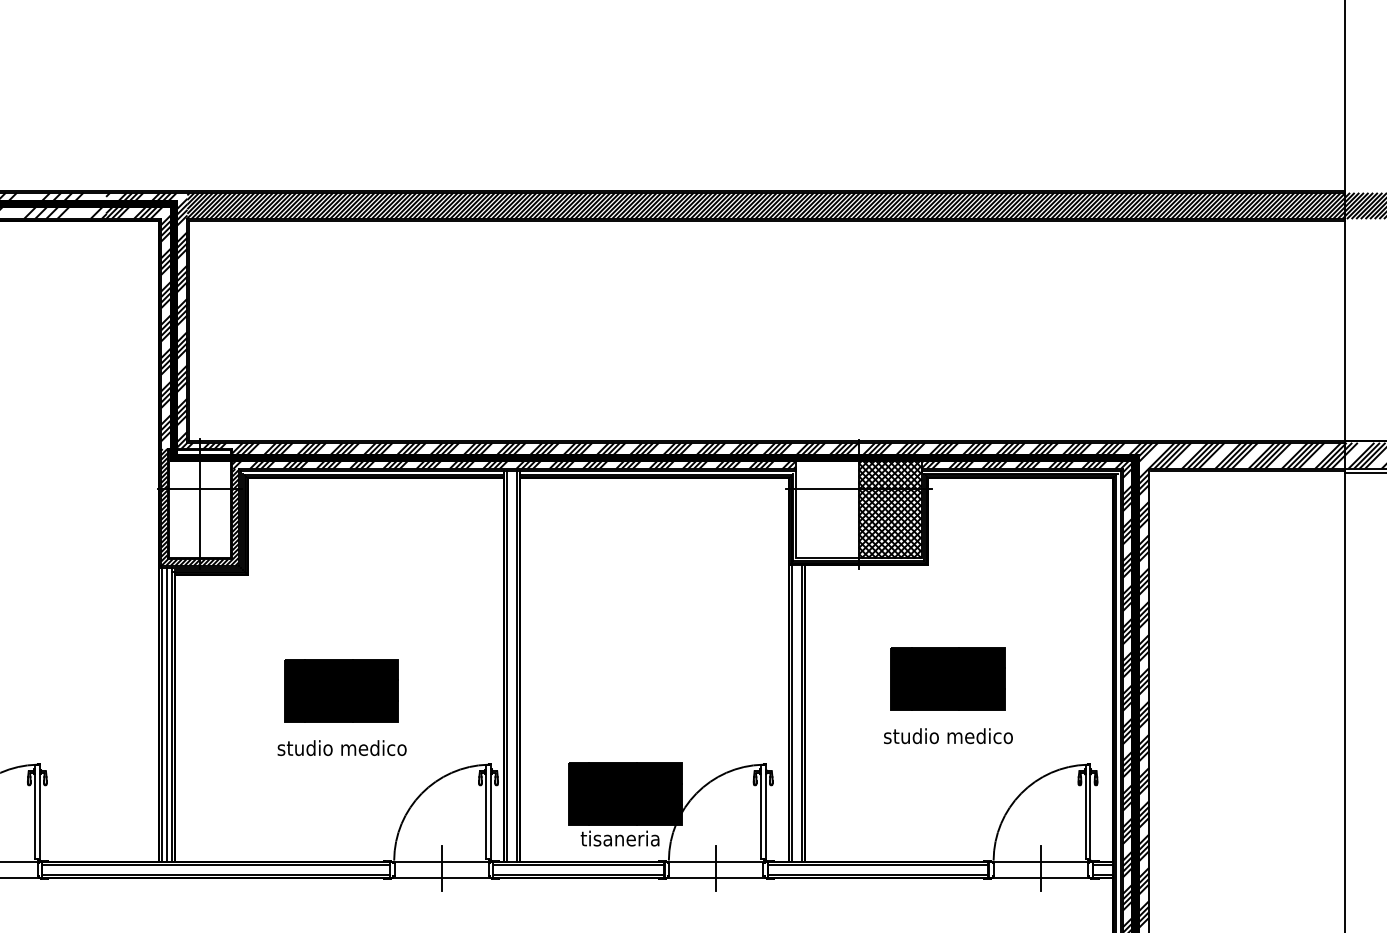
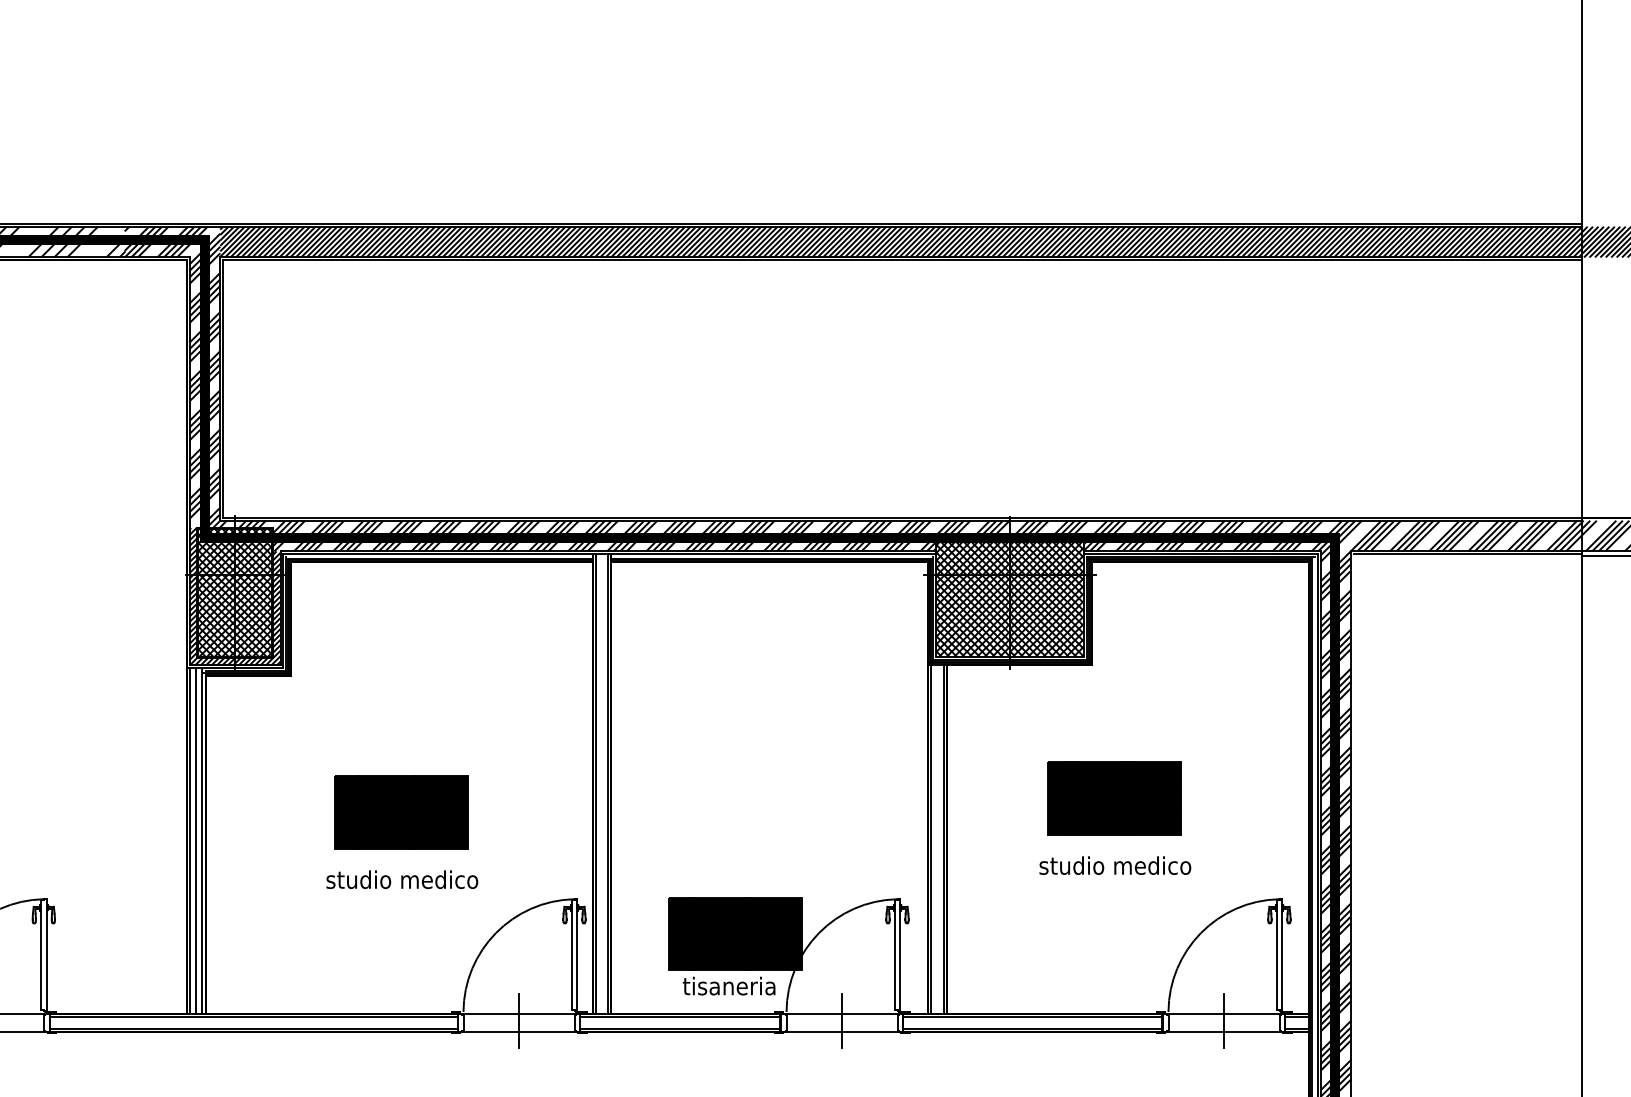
hatch: (199, 504) -> (234, 593), added
hatch: (827, 508) -> (973, 597), added

